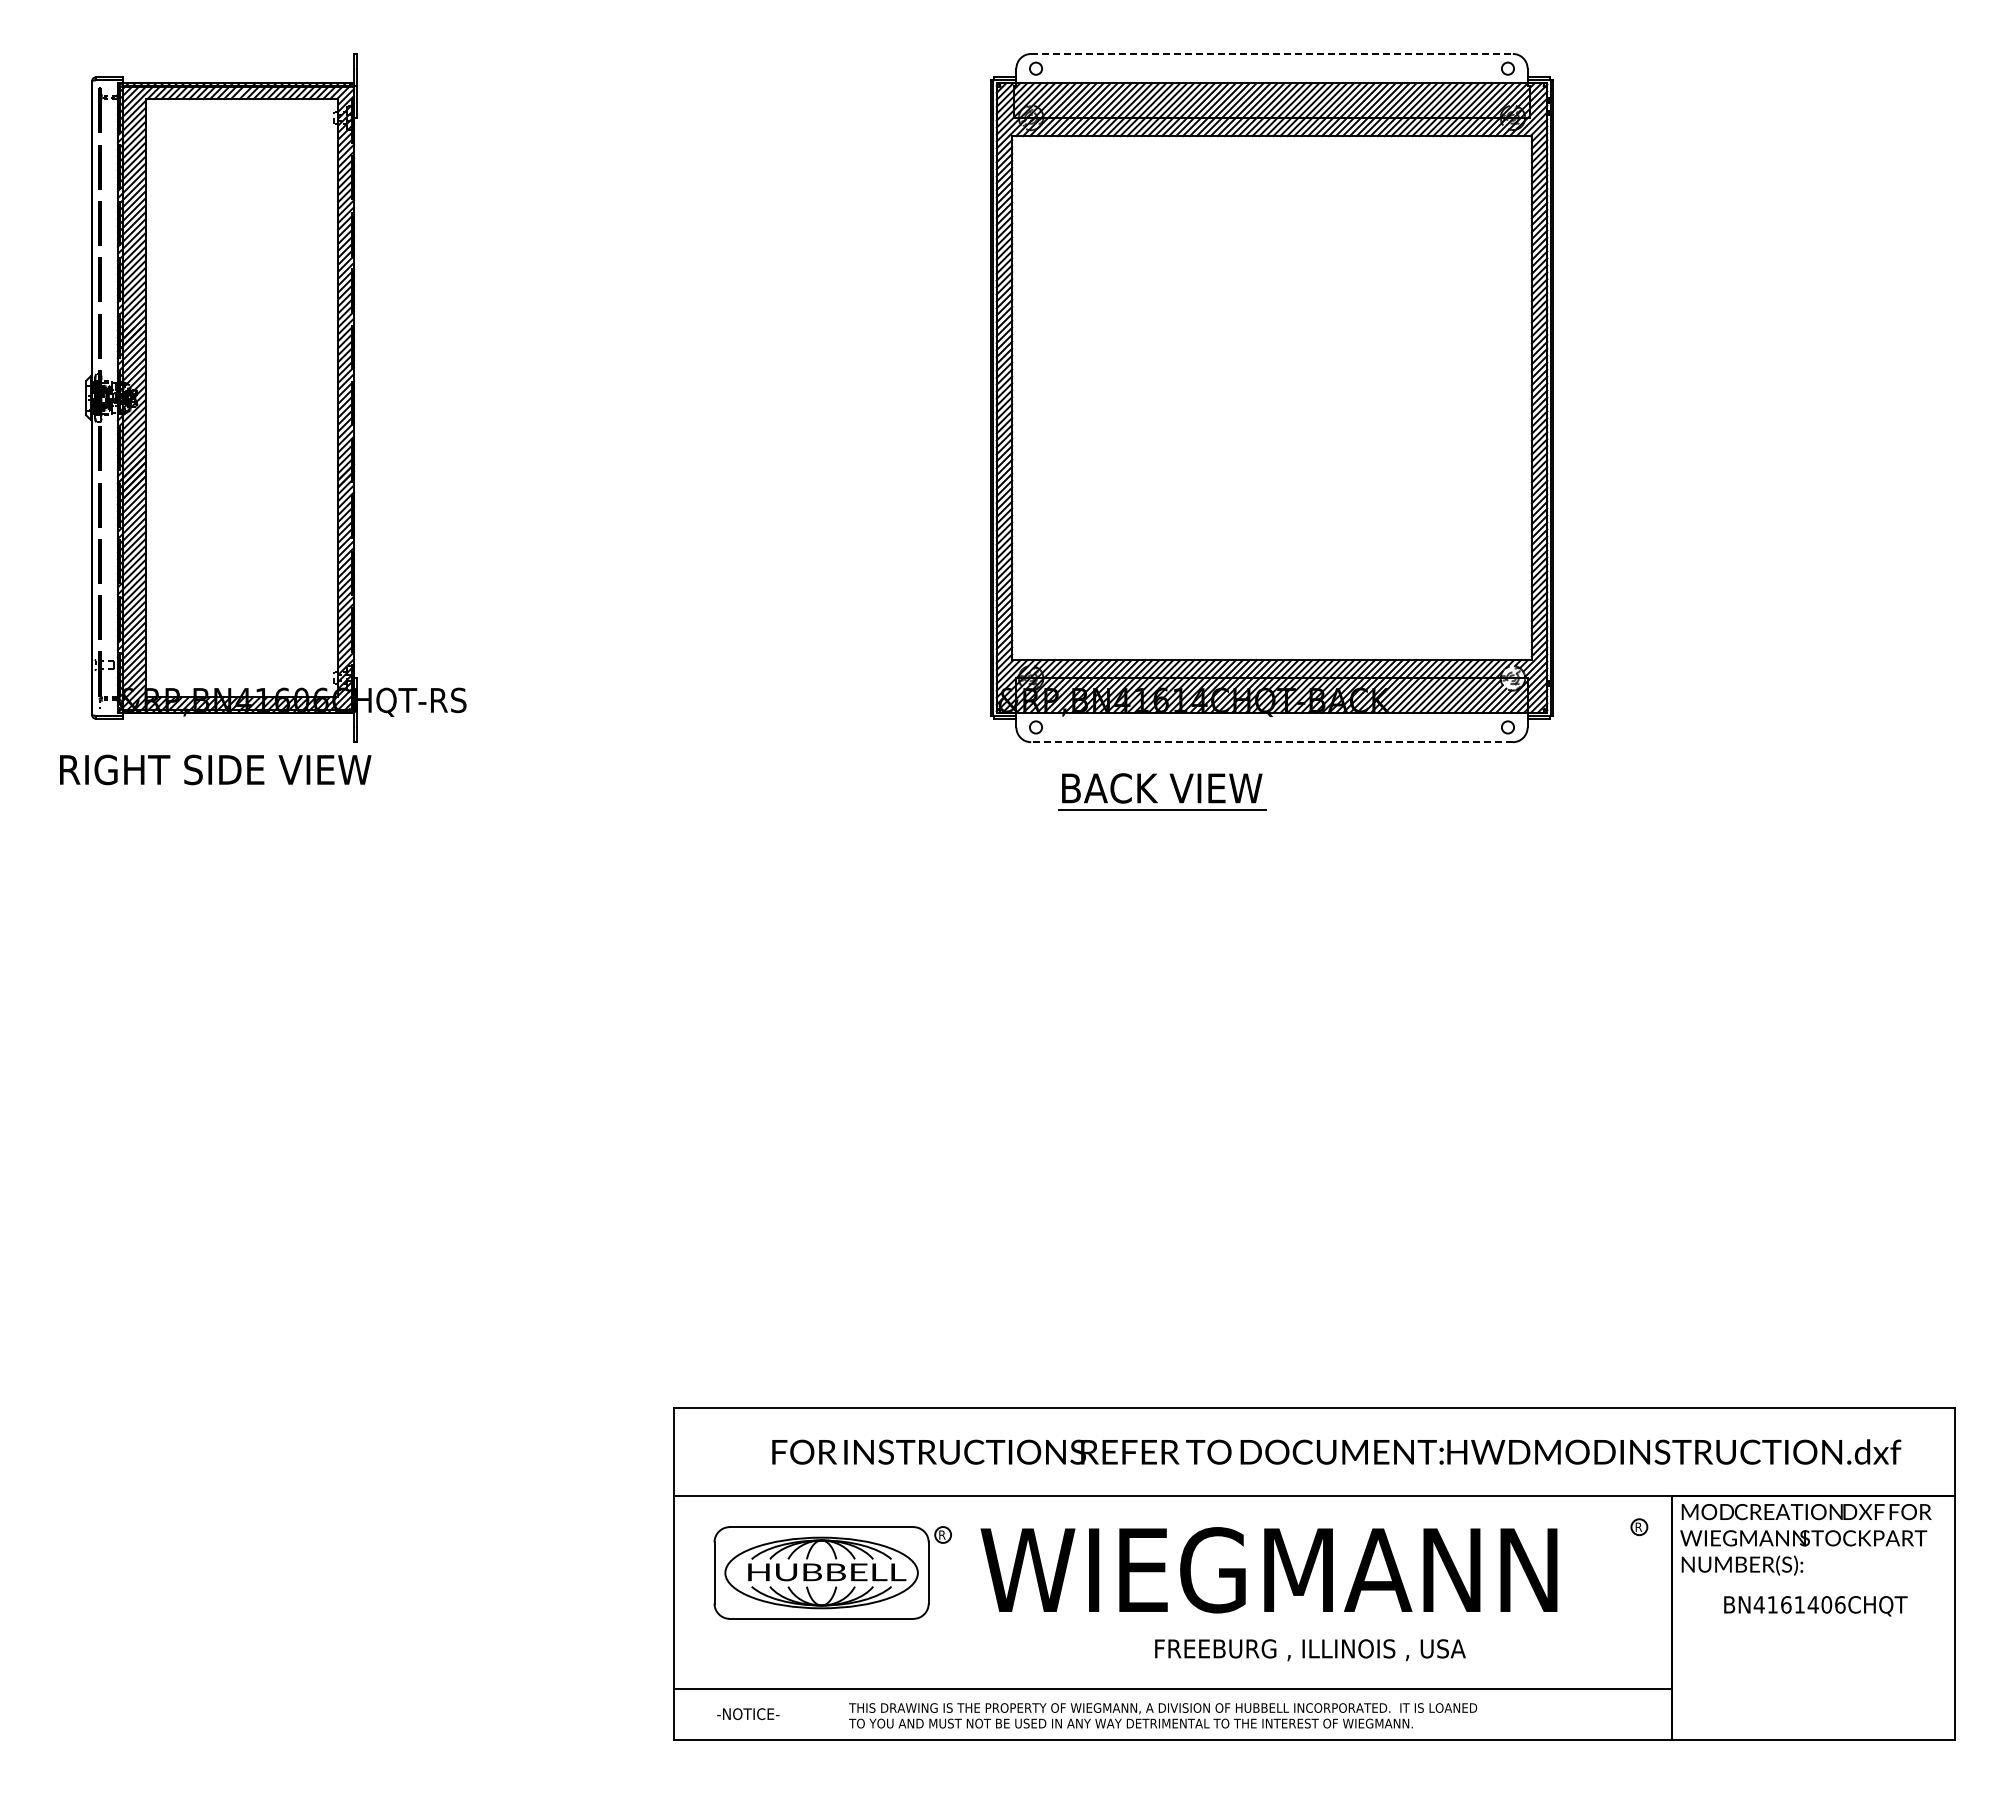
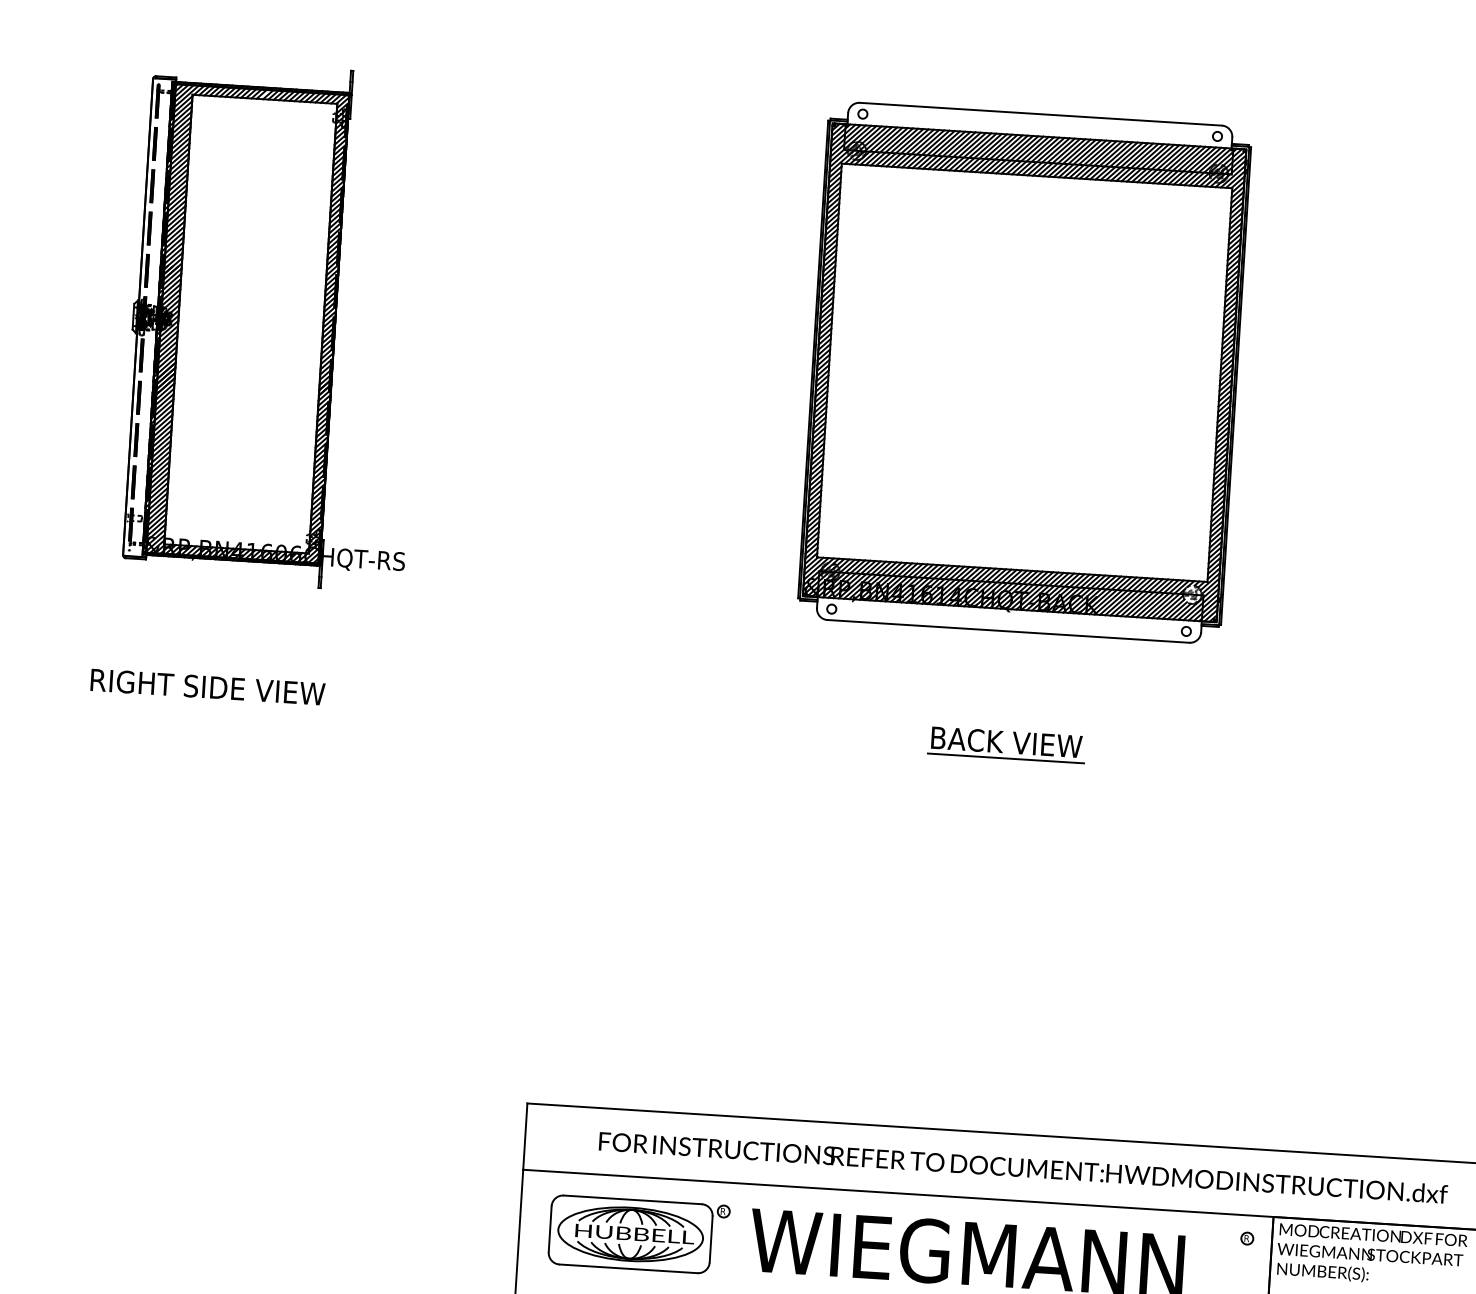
line: (1272, 53) -> (1041, 113), dashed -> solid
line: (1272, 742) -> (1008, 631), dashed -> solid
text: (215, 769) -> (207, 686), moved
part: (1154, 798) -> (1000, 749), moved

